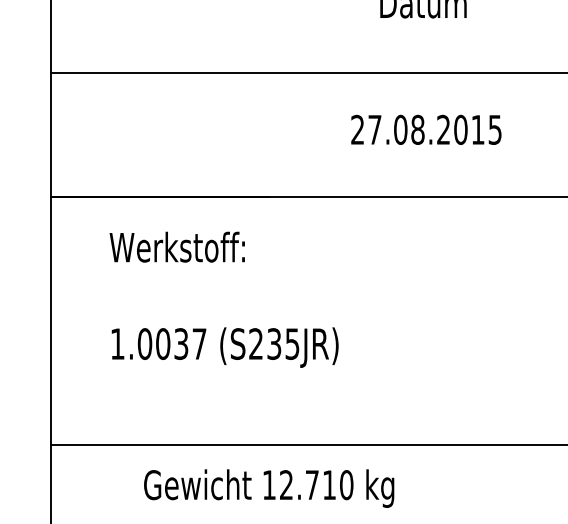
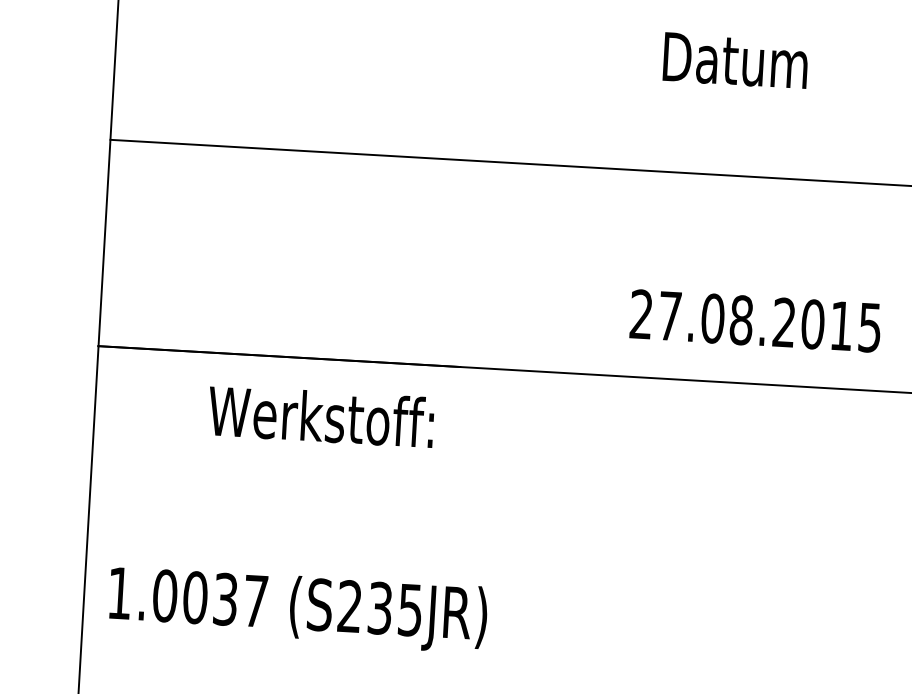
text: (426, 129) -> (755, 320), moved
text: (176, 246) -> (319, 415), moved
text: (224, 347) -> (297, 609), moved

